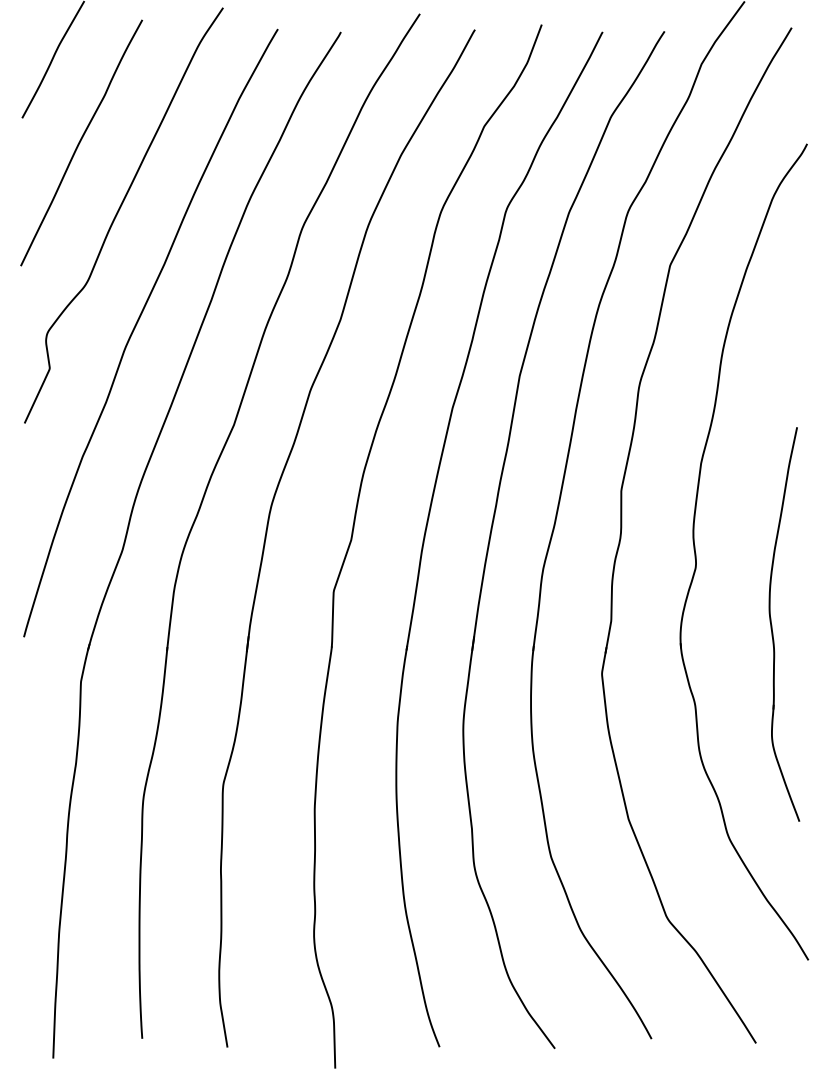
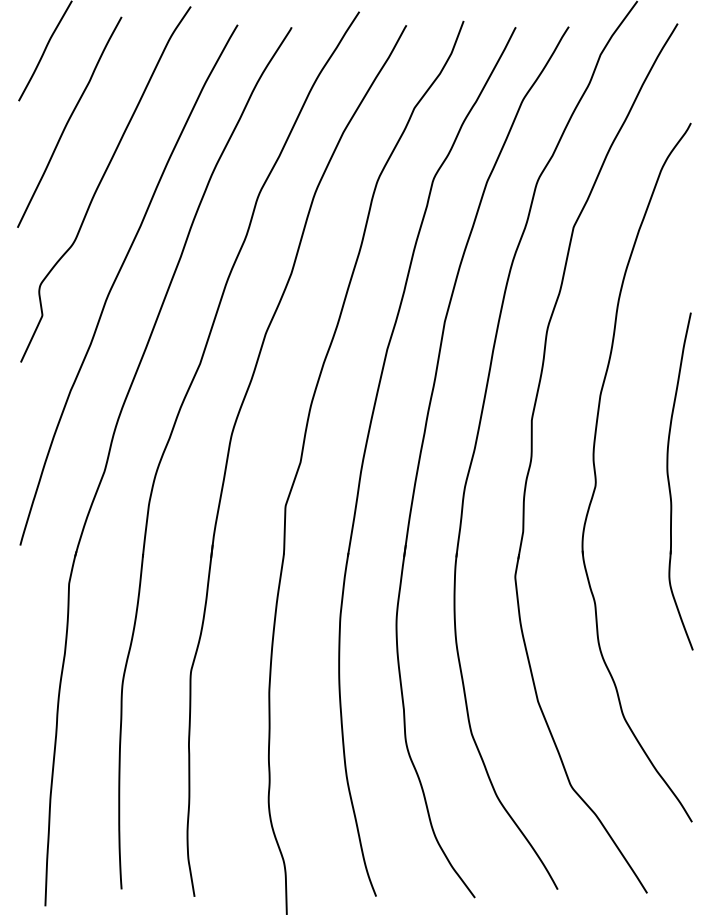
part: (772, 625) -> (669, 482), moved

